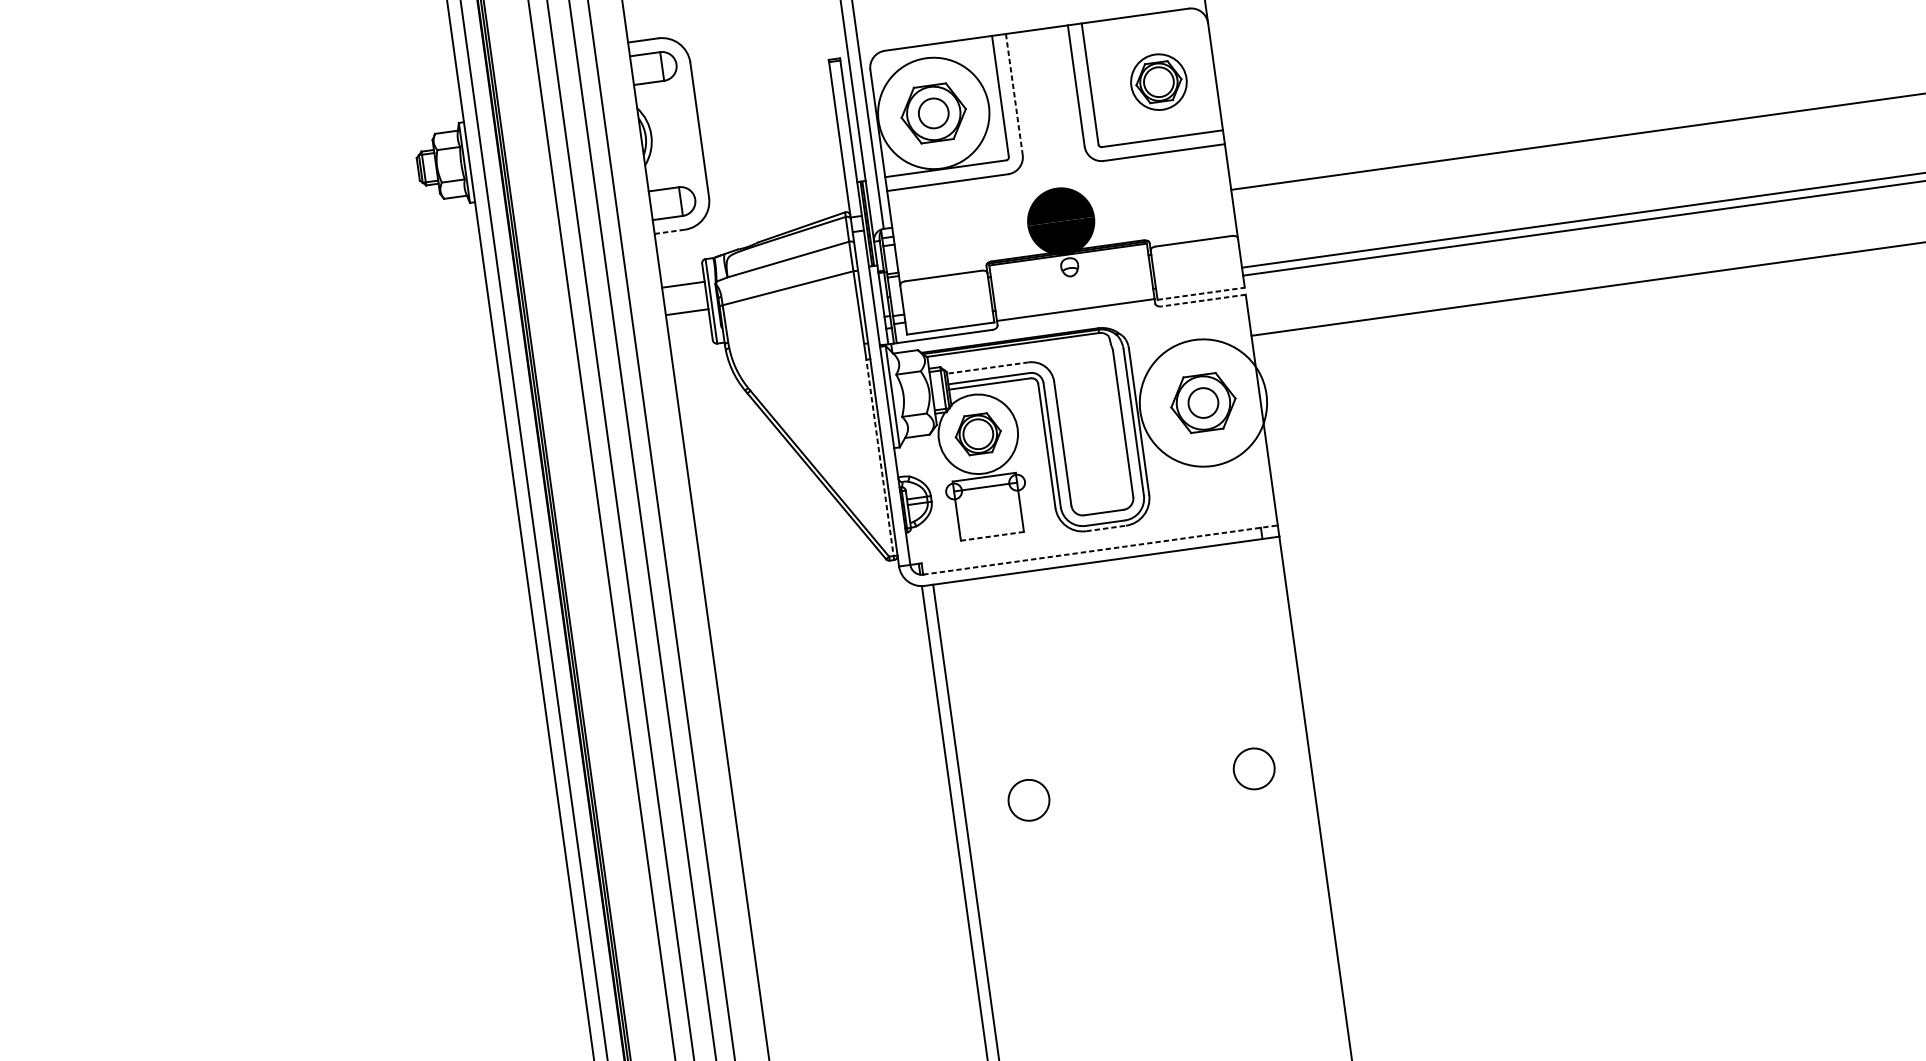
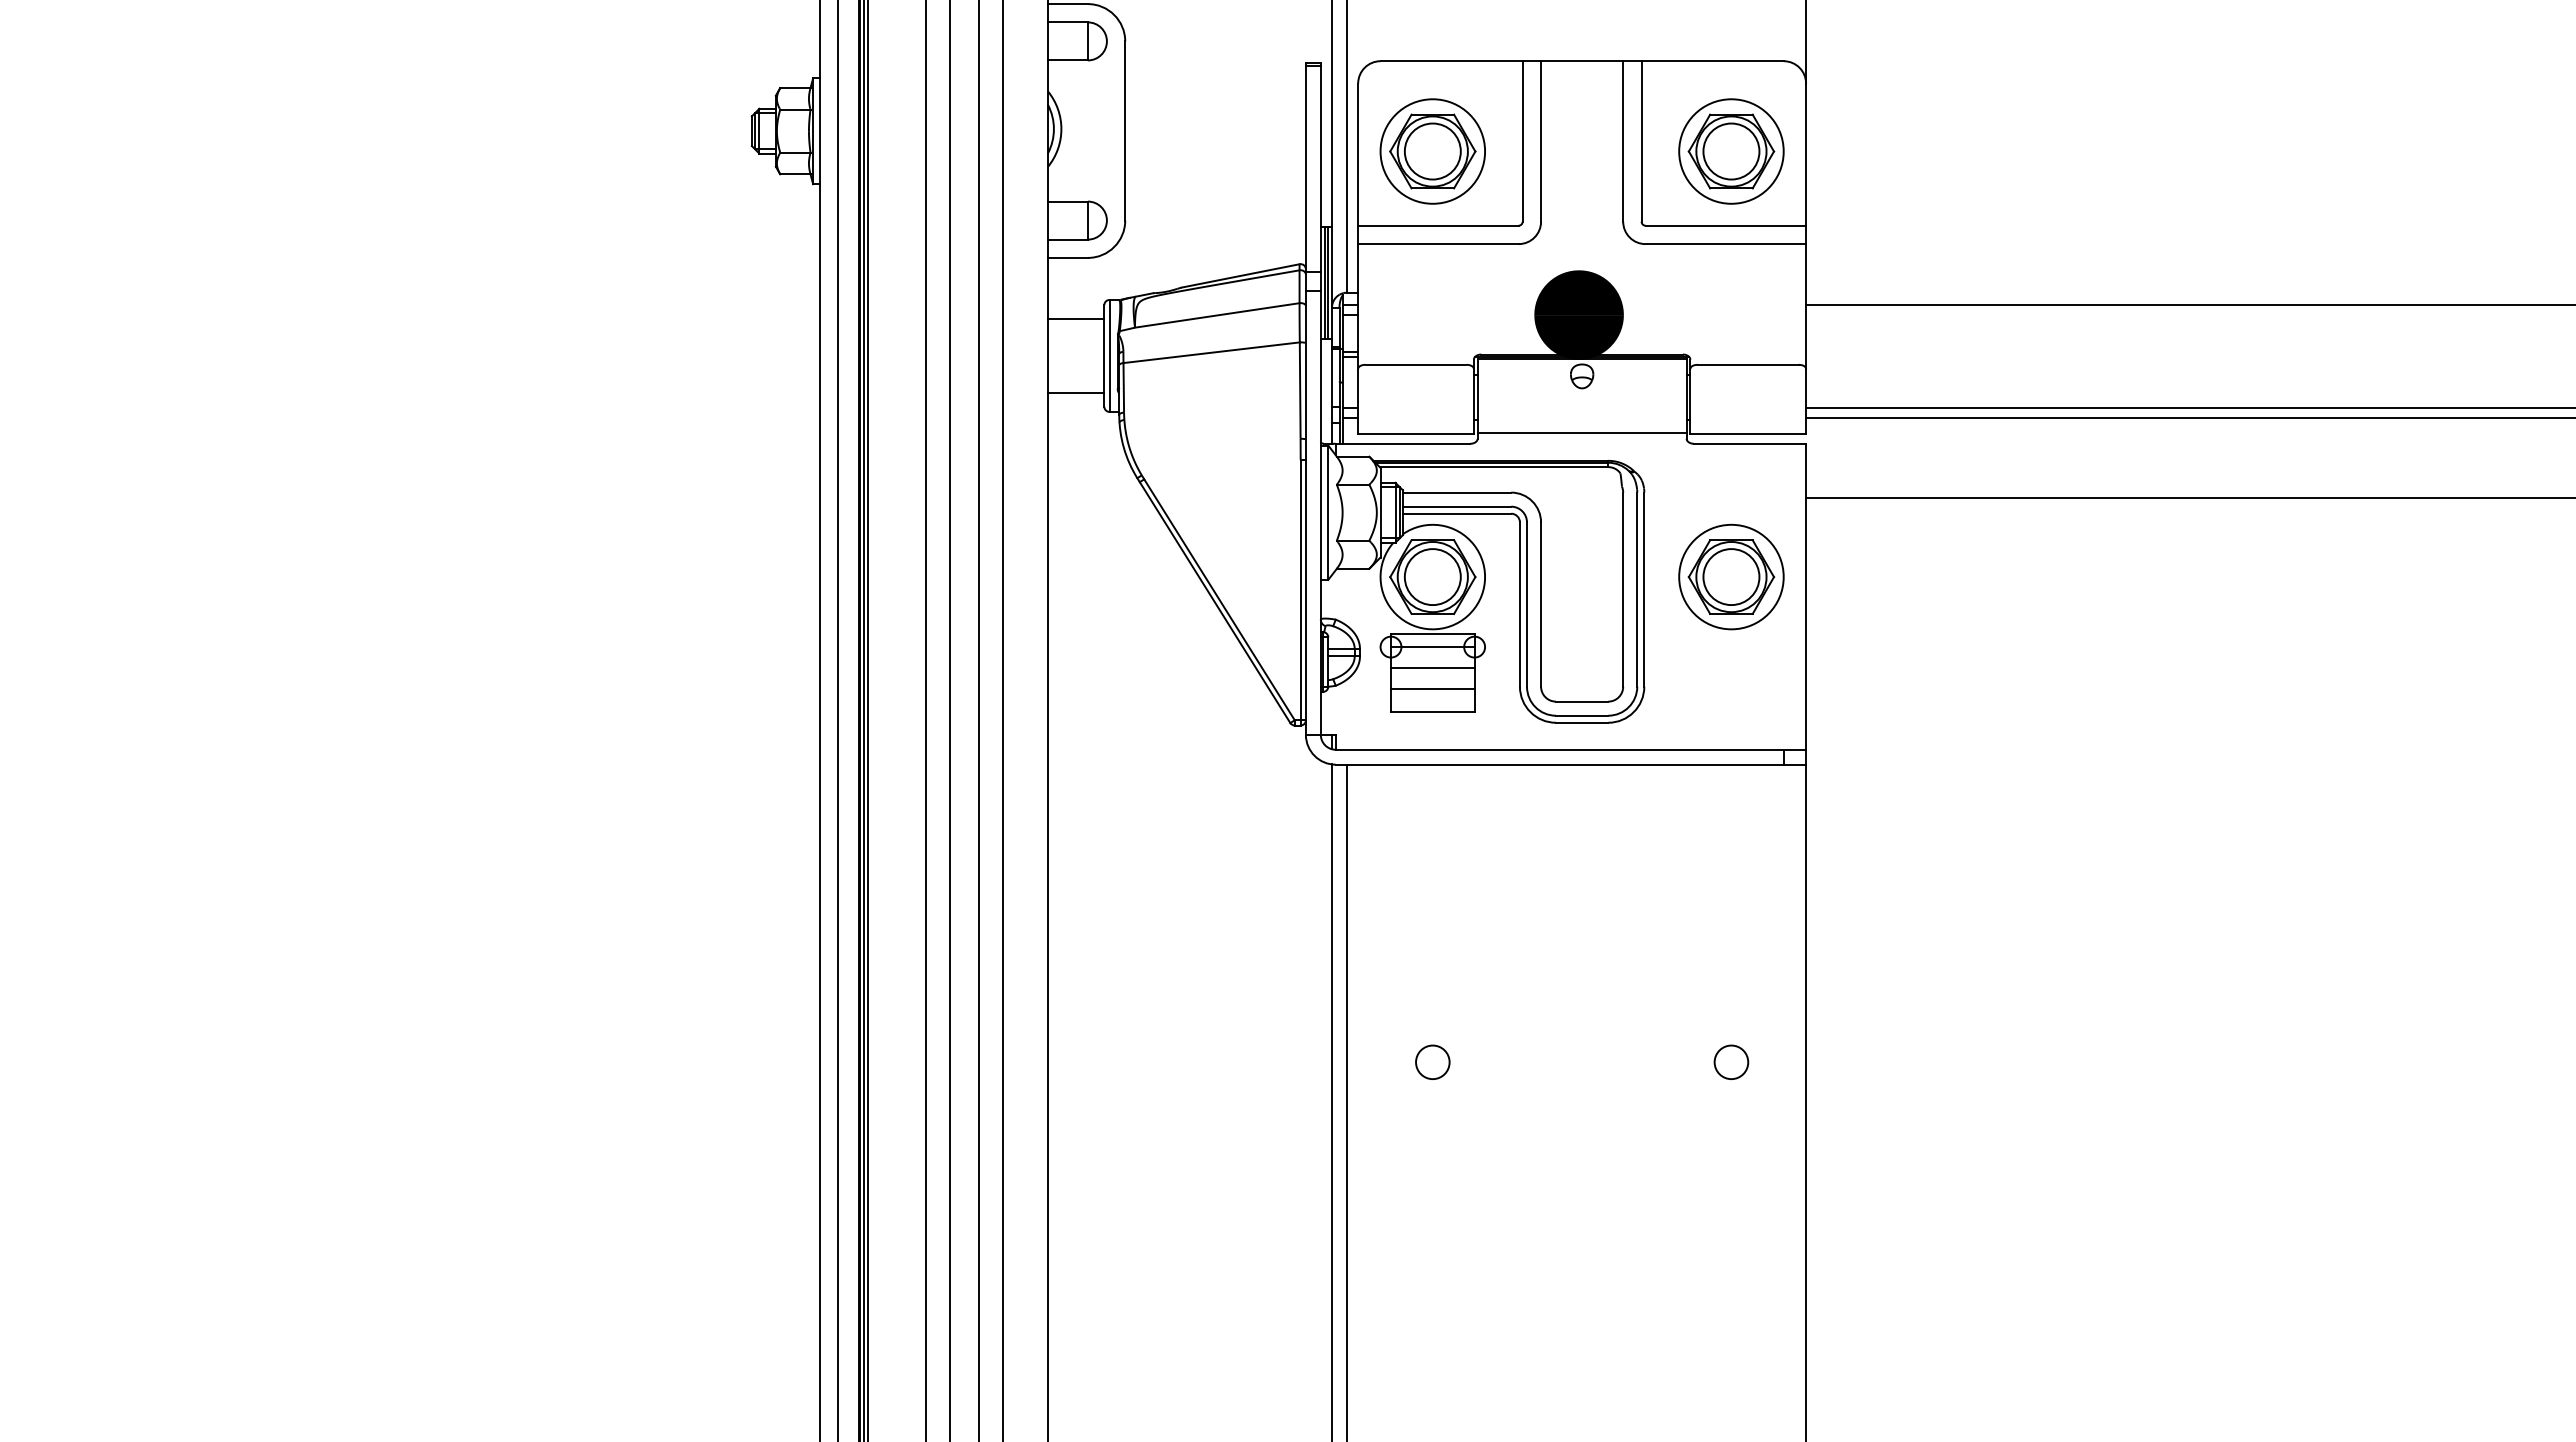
part: (1158, 82) -> (1731, 151), size x1.43
line: (1014, 94) -> (1541, 141), dashed -> solid
circle: (933, 113) -> (1432, 151), size x0.71
circle: (933, 113) -> (1432, 151), size x1.43
line: (670, 231) -> (1068, 257), dashed -> solid
line: (682, 284) -> (1075, 393), moved
line: (1201, 293) -> (1748, 434), dashed -> solid
line: (1203, 300) -> (1750, 443), dashed -> solid
line: (686, 312) -> (1075, 318), moved
line: (987, 368) -> (1456, 492), dashed -> solid
circle: (1203, 402) -> (1731, 576), size x0.62
circle: (1203, 403) -> (1731, 577), size x1.43
part: (977, 433) -> (1432, 576), size x1.43
line: (880, 459) -> (1300, 592), dashed -> solid
line: (987, 503) -> (1432, 668), added
line: (989, 518) -> (1432, 688), added
line: (1106, 528) -> (1582, 722), dashed -> solid
line: (992, 536) -> (1432, 712), dashed -> solid
line: (1100, 549) -> (1571, 749), dashed -> solid
circle: (1254, 769) -> (1731, 1062), size x0.62
circle: (1028, 799) -> (1432, 1061), size x0.62

